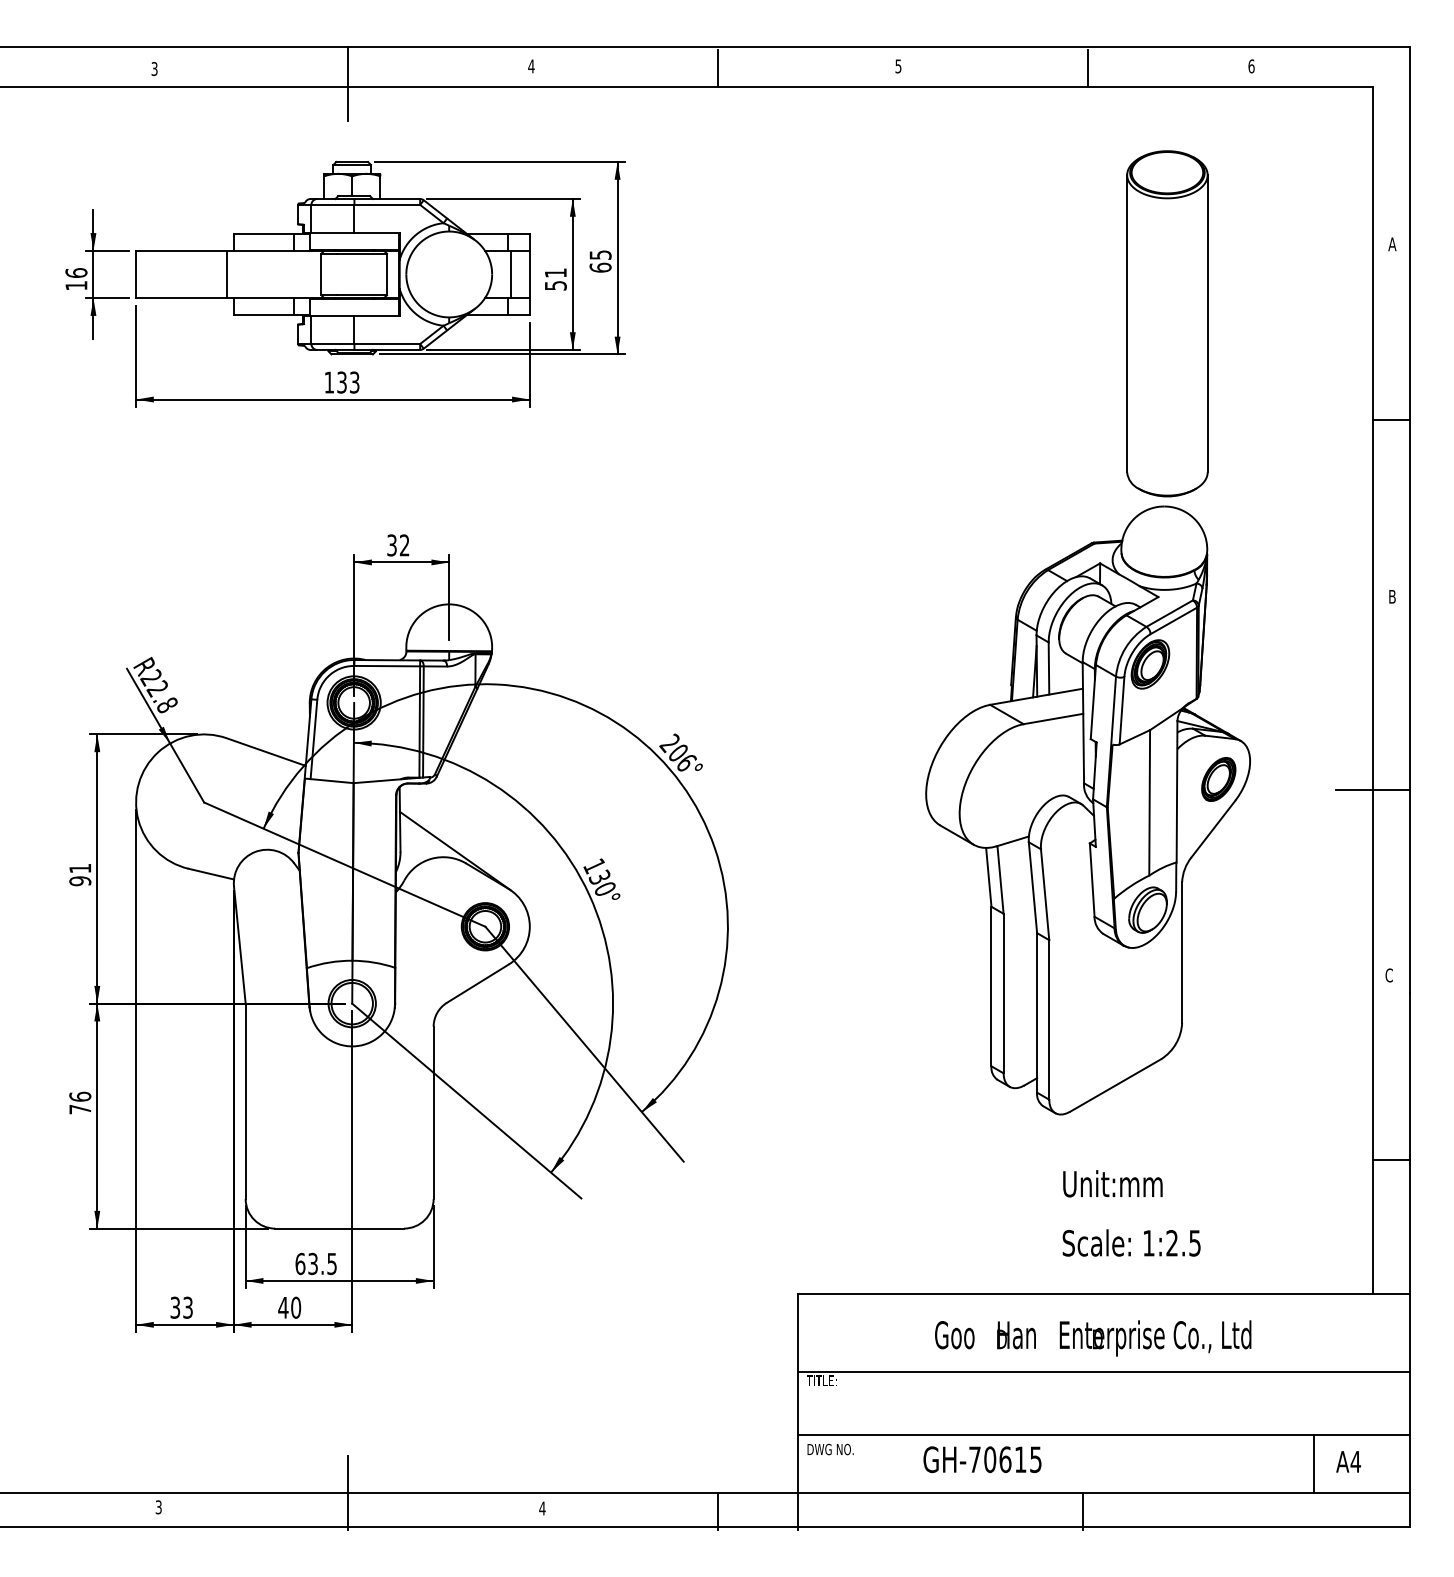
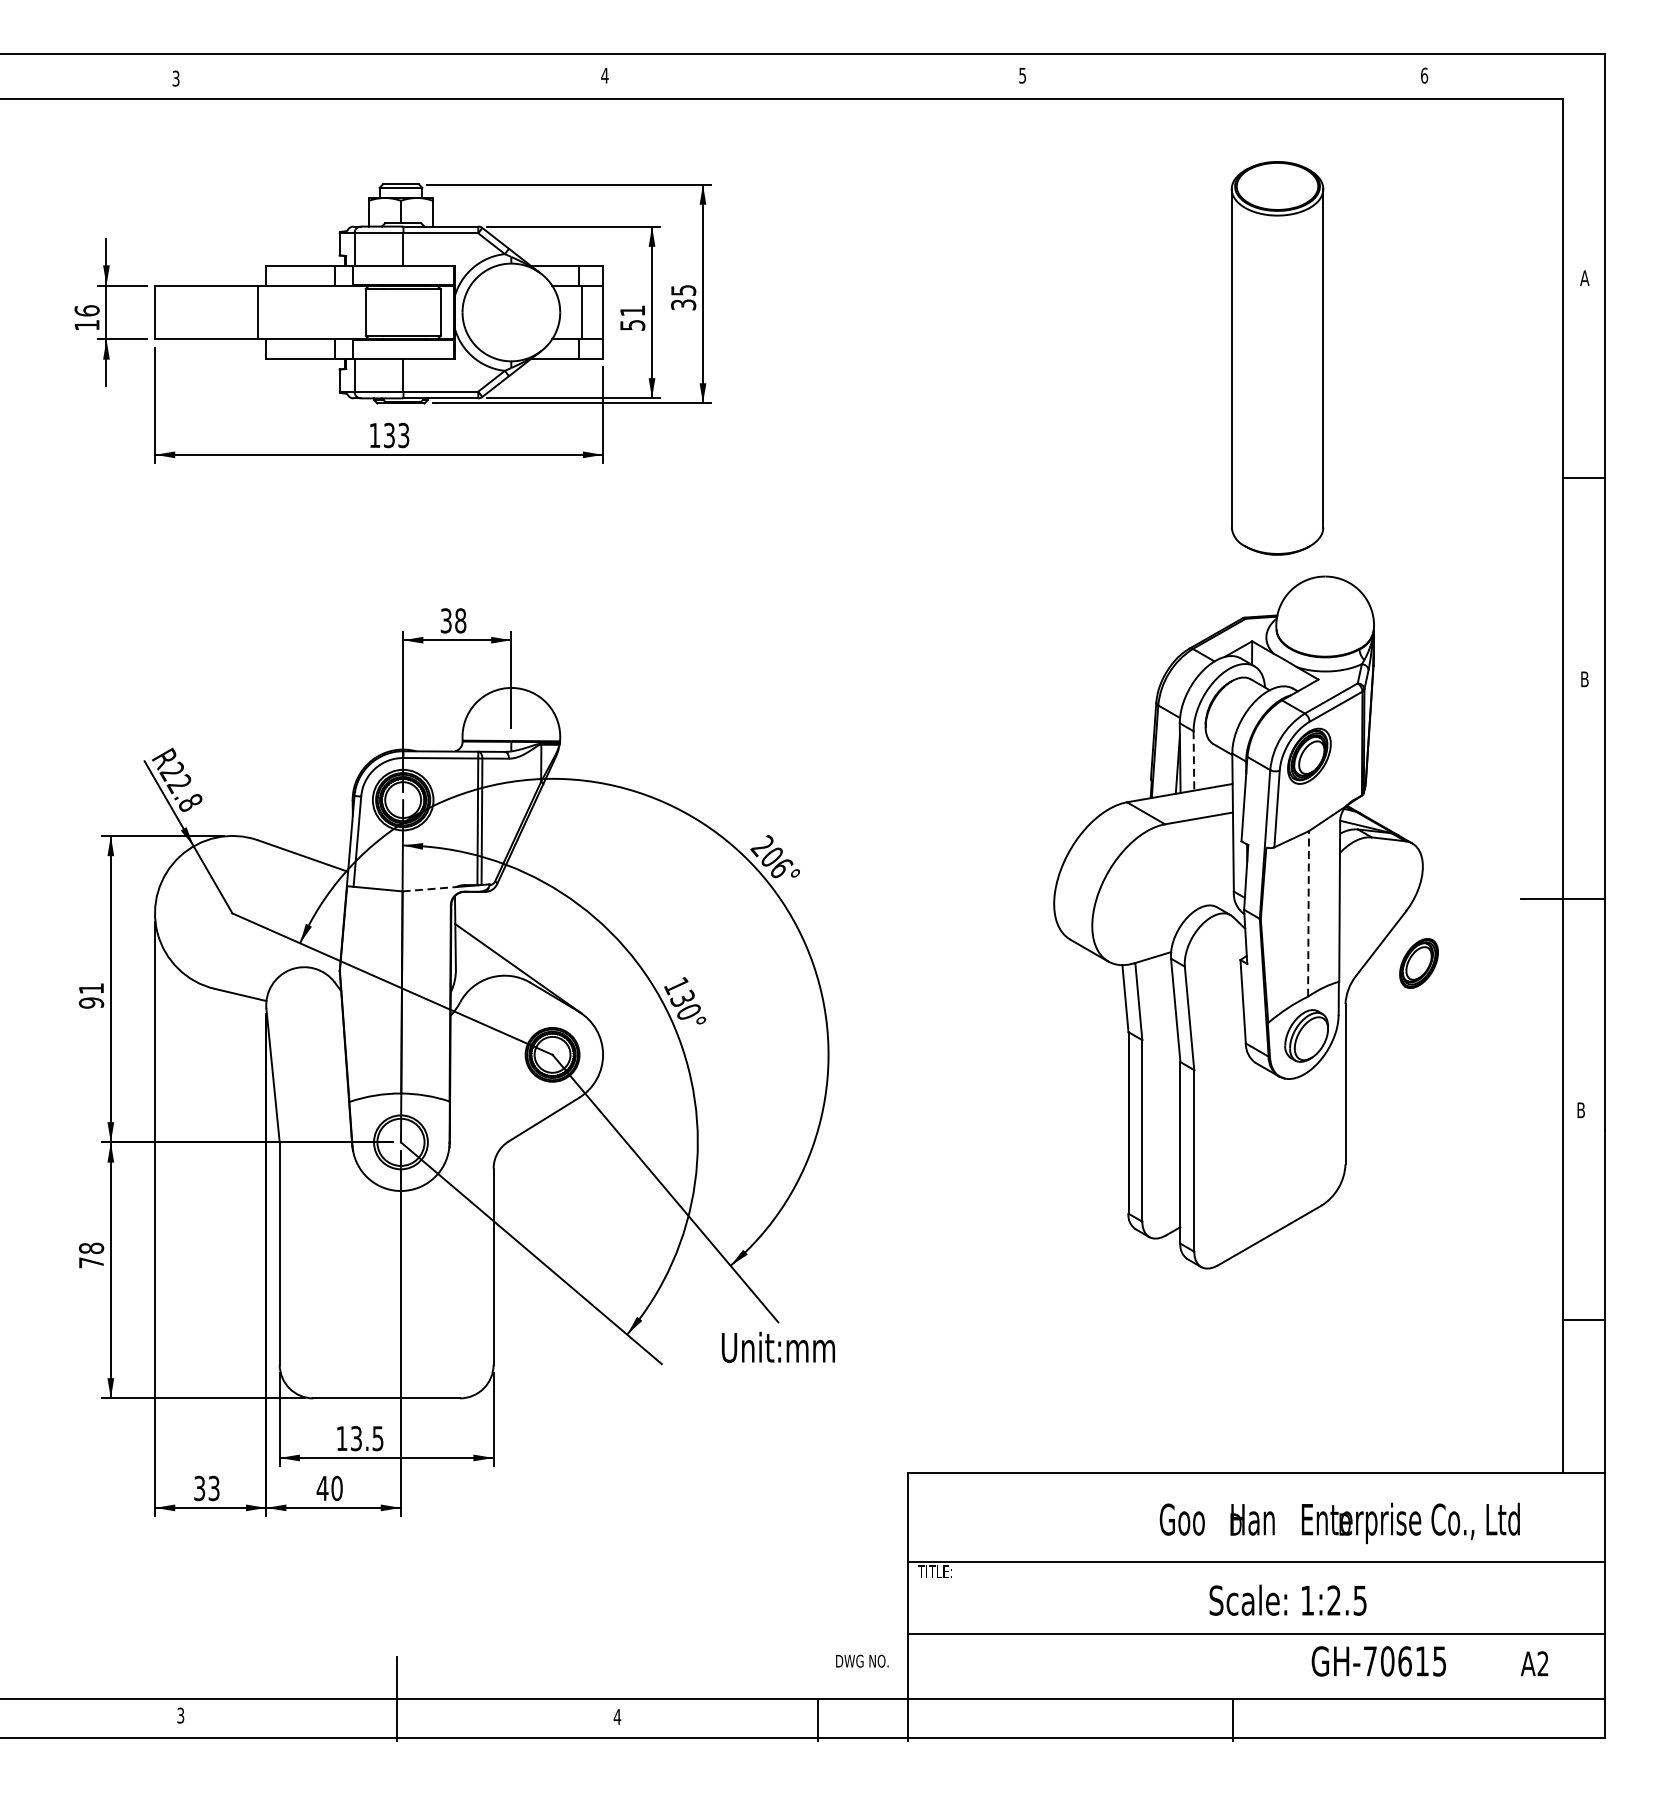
line: (718, 67) -> (817, 76), removed
line: (1088, 67) -> (1238, 76), removed
line: (348, 84) -> (396, 96), removed
text: (600, 267) -> (683, 304), 65 -> 35
part: (1167, 323) -> (1277, 358), moved
text: (404, 545) -> (460, 620), 32 -> 38
line: (1048, 669) -> (1193, 762), solid -> dashed
part: (1218, 779) -> (1418, 963), moved
line: (377, 781) -> (429, 889), solid -> dashed
line: (1149, 802) -> (1308, 913), solid -> dashed
text: (1388, 975) -> (1580, 1110), C -> B
text: (80, 1096) -> (91, 1248), 76 -> 78
text: (1112, 1183) -> (777, 1347), moved
text: (1131, 1242) -> (1287, 1599), moved
text: (300, 1263) -> (342, 1438), 63.5 -> 13.5
text: (1093, 1338) -> (1340, 1523), moved
text: (830, 1449) -> (862, 1661), moved
text: (982, 1459) -> (1378, 1661), moved
text: (1355, 1461) -> (1542, 1663), A4 -> A2
line: (1314, 1463) -> (1496, 1665), removed

